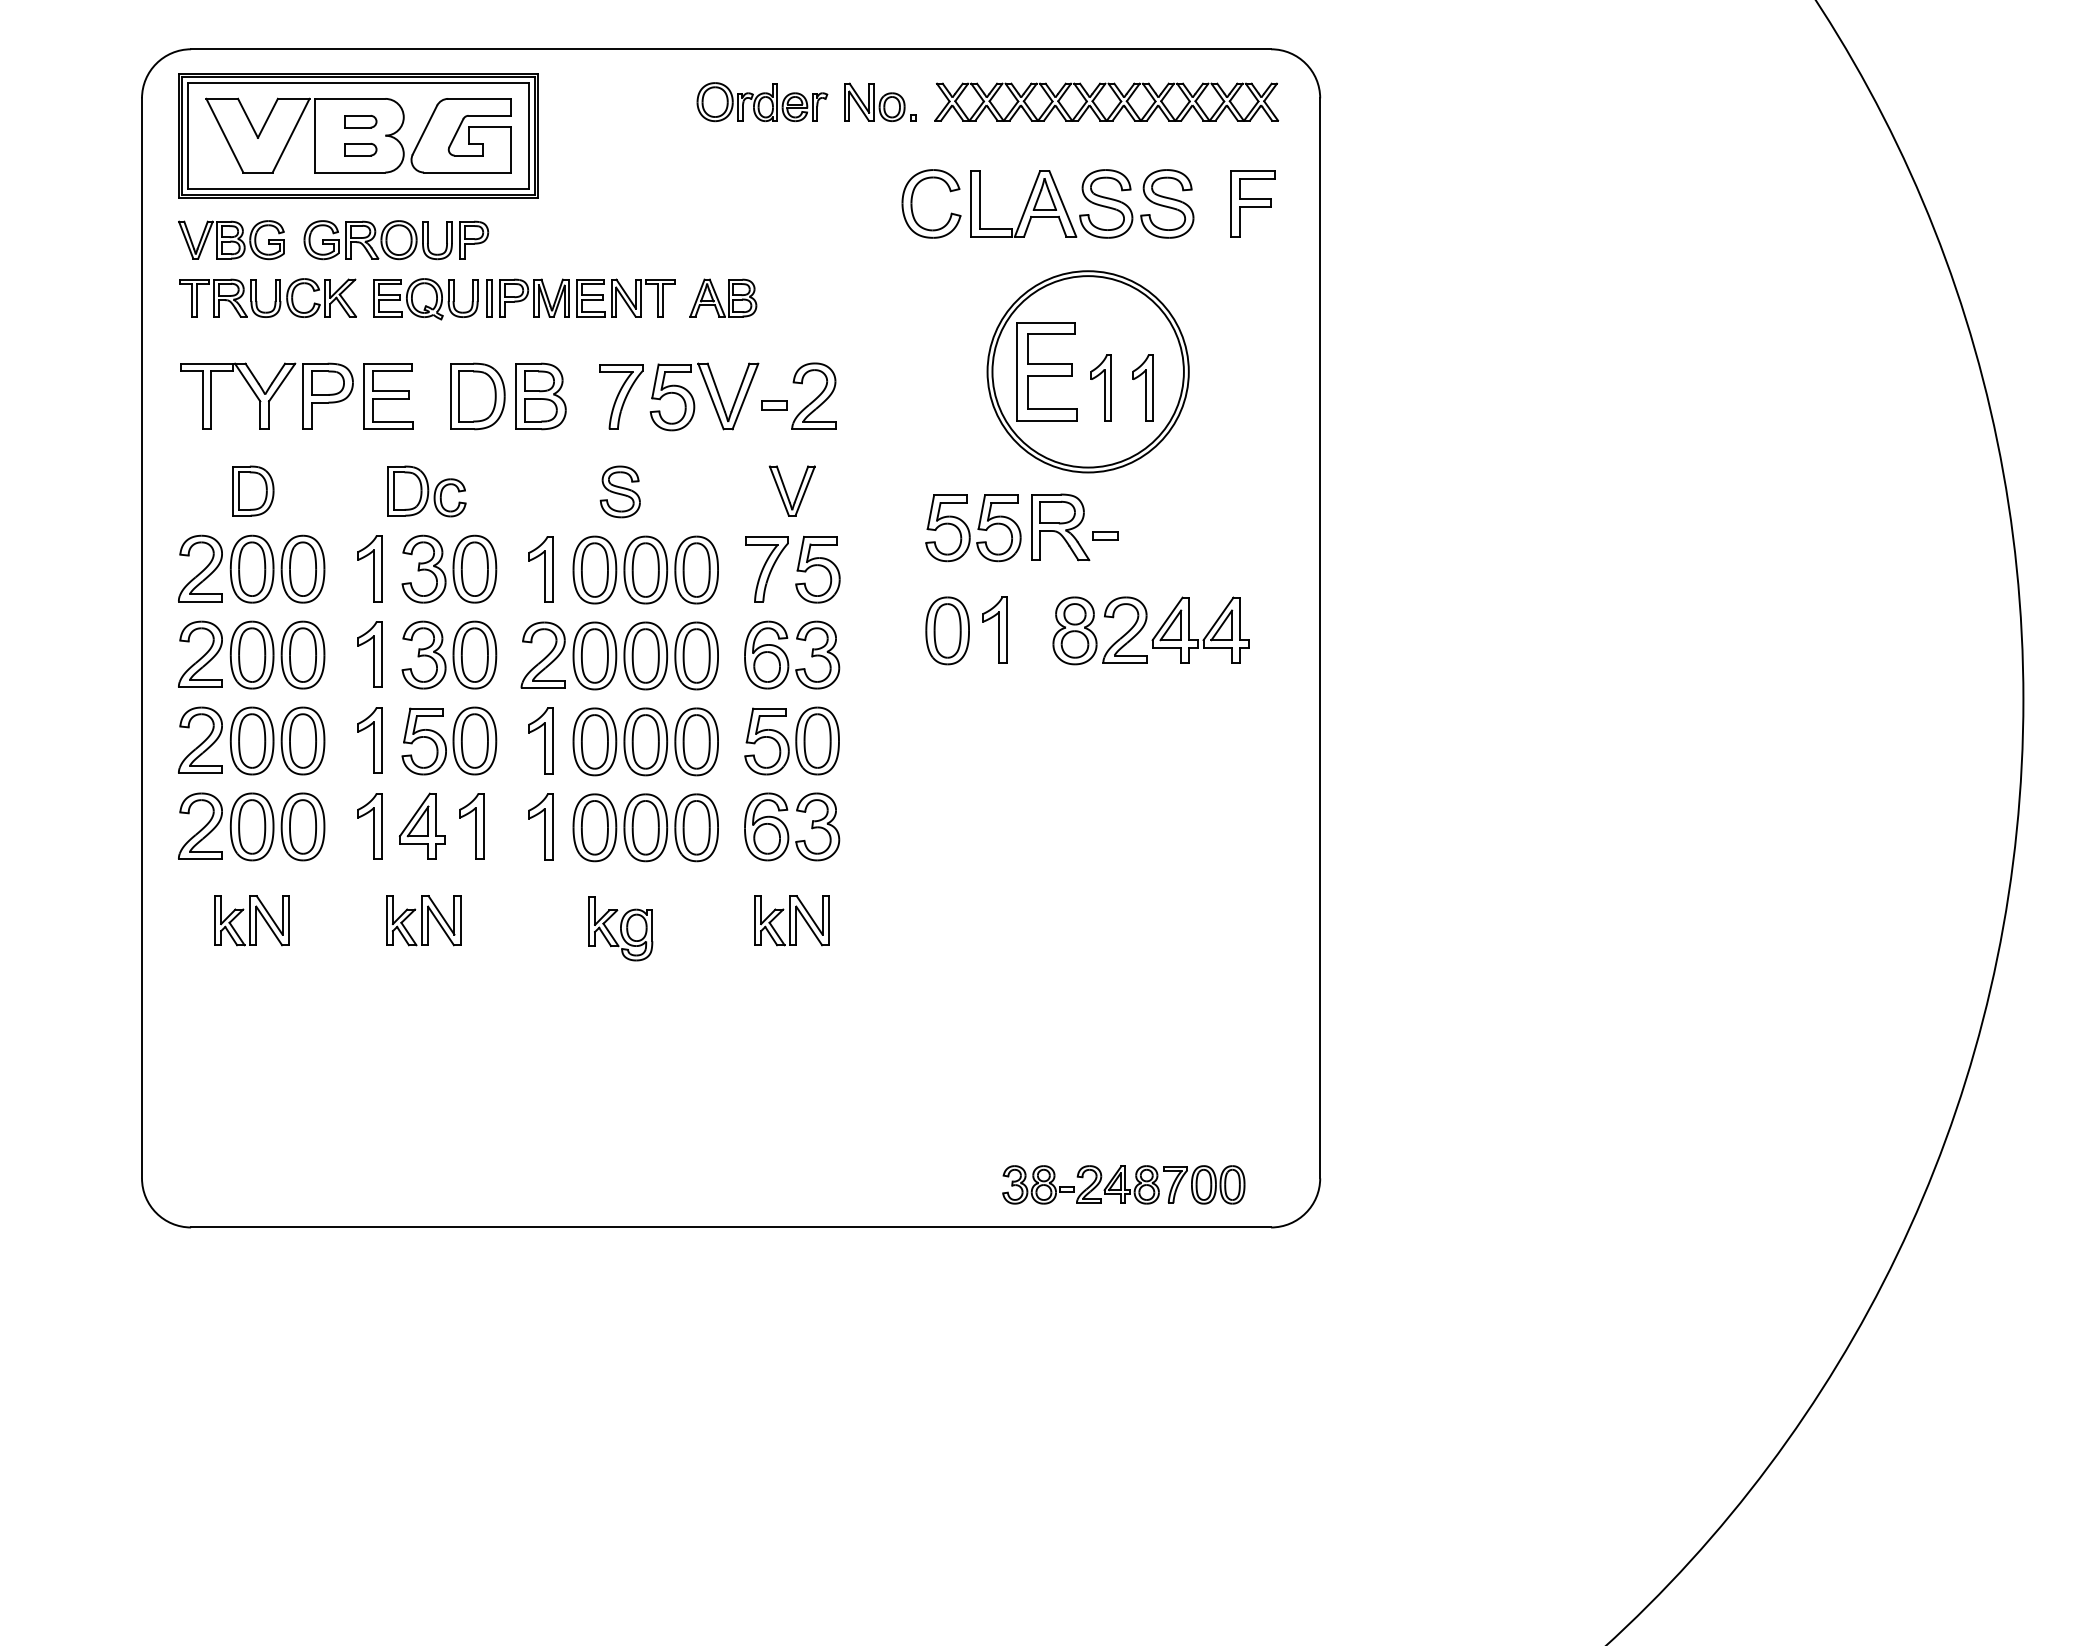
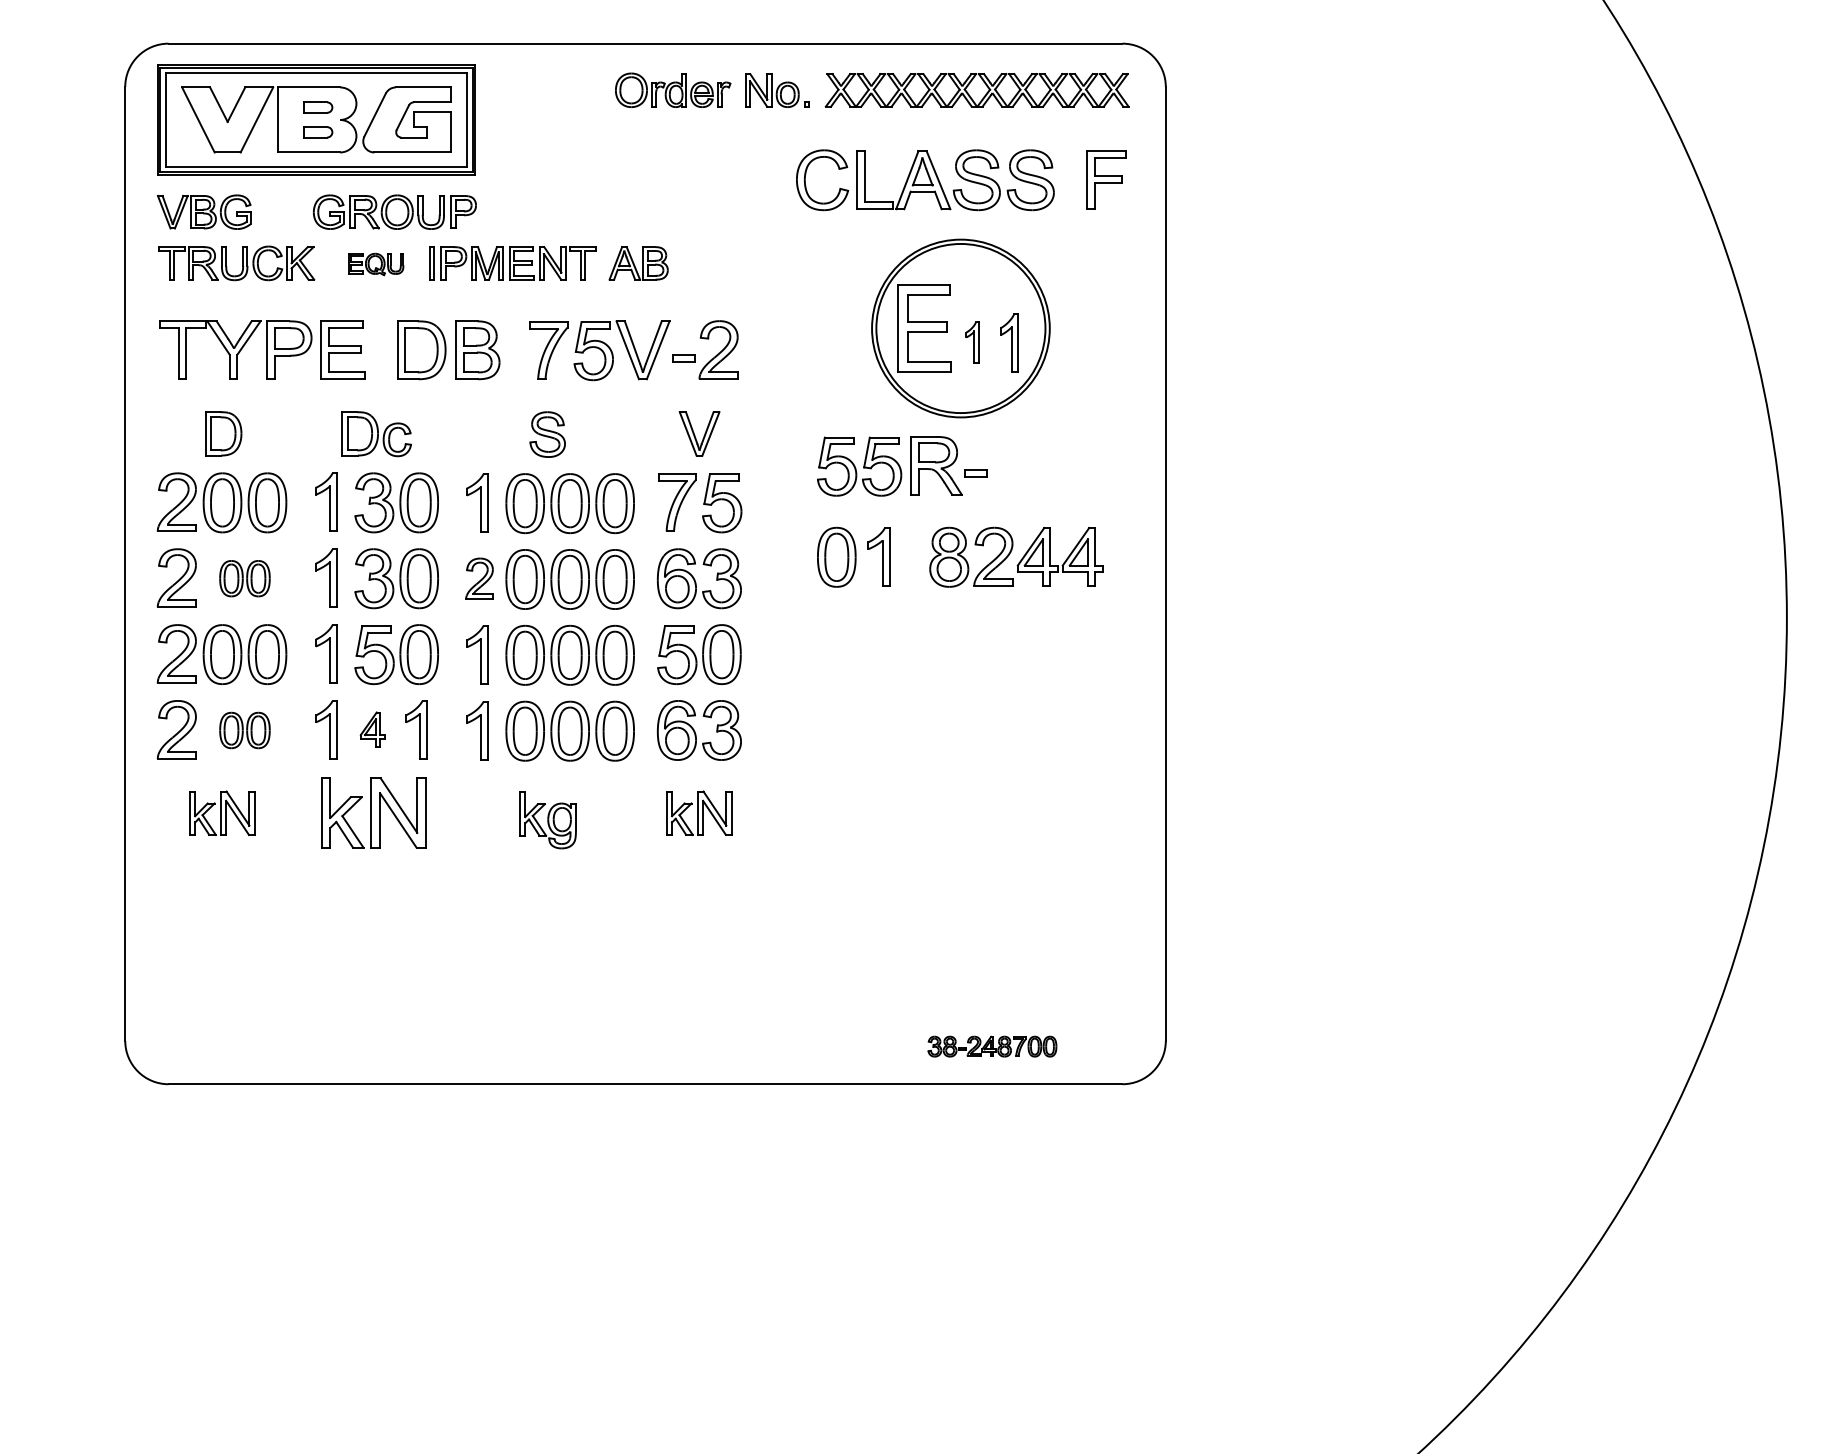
part: (396, 240) -> (395, 212), moved
part: (425, 299) -> (375, 264), size x0.6
part: (1100, 387) -> (971, 342), size x0.7
part: (277, 654) -> (244, 578), size x0.6
part: (542, 654) -> (478, 578), size x0.7
part: (421, 825) -> (372, 729), size x0.6
part: (277, 826) -> (244, 730), size x0.6
part: (423, 920) -> (373, 813), size x1.6
part: (1123, 1184) -> (992, 1046), size x0.6

